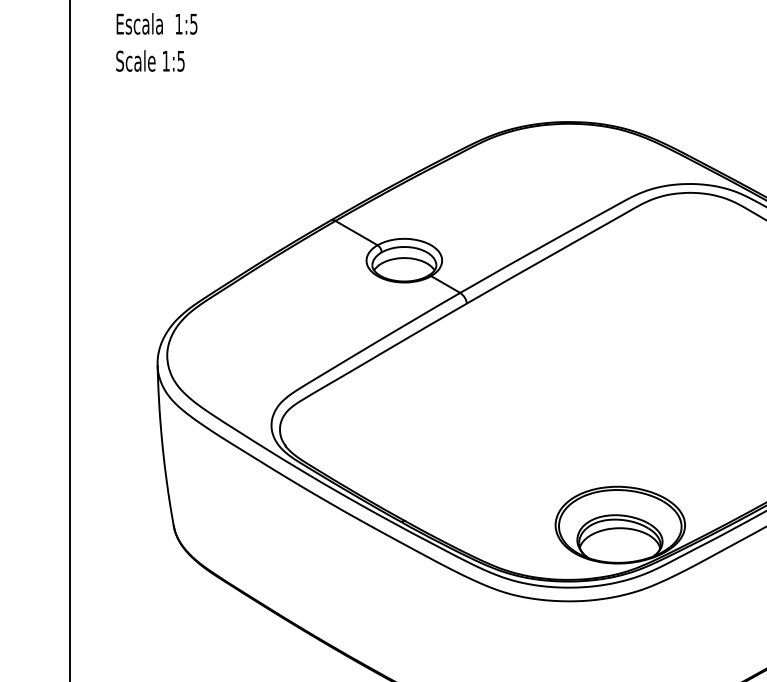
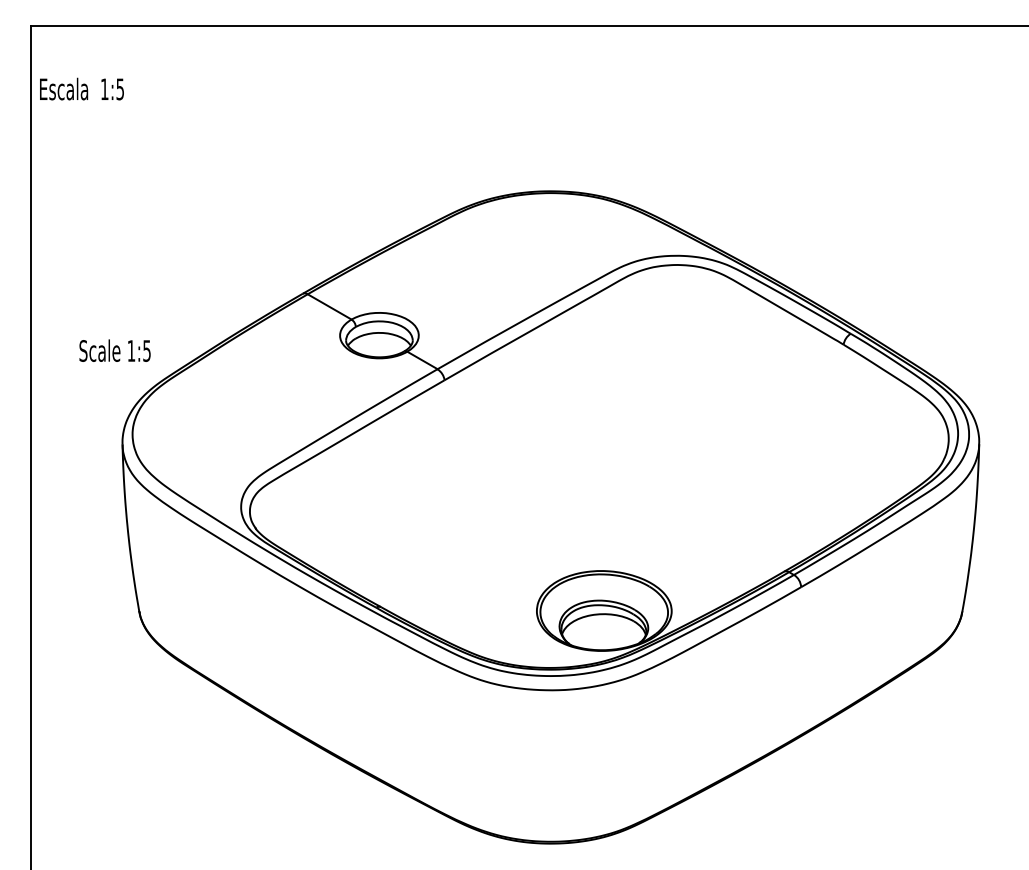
text: (156, 23) -> (81, 88), moved
text: (149, 60) -> (114, 350), moved

